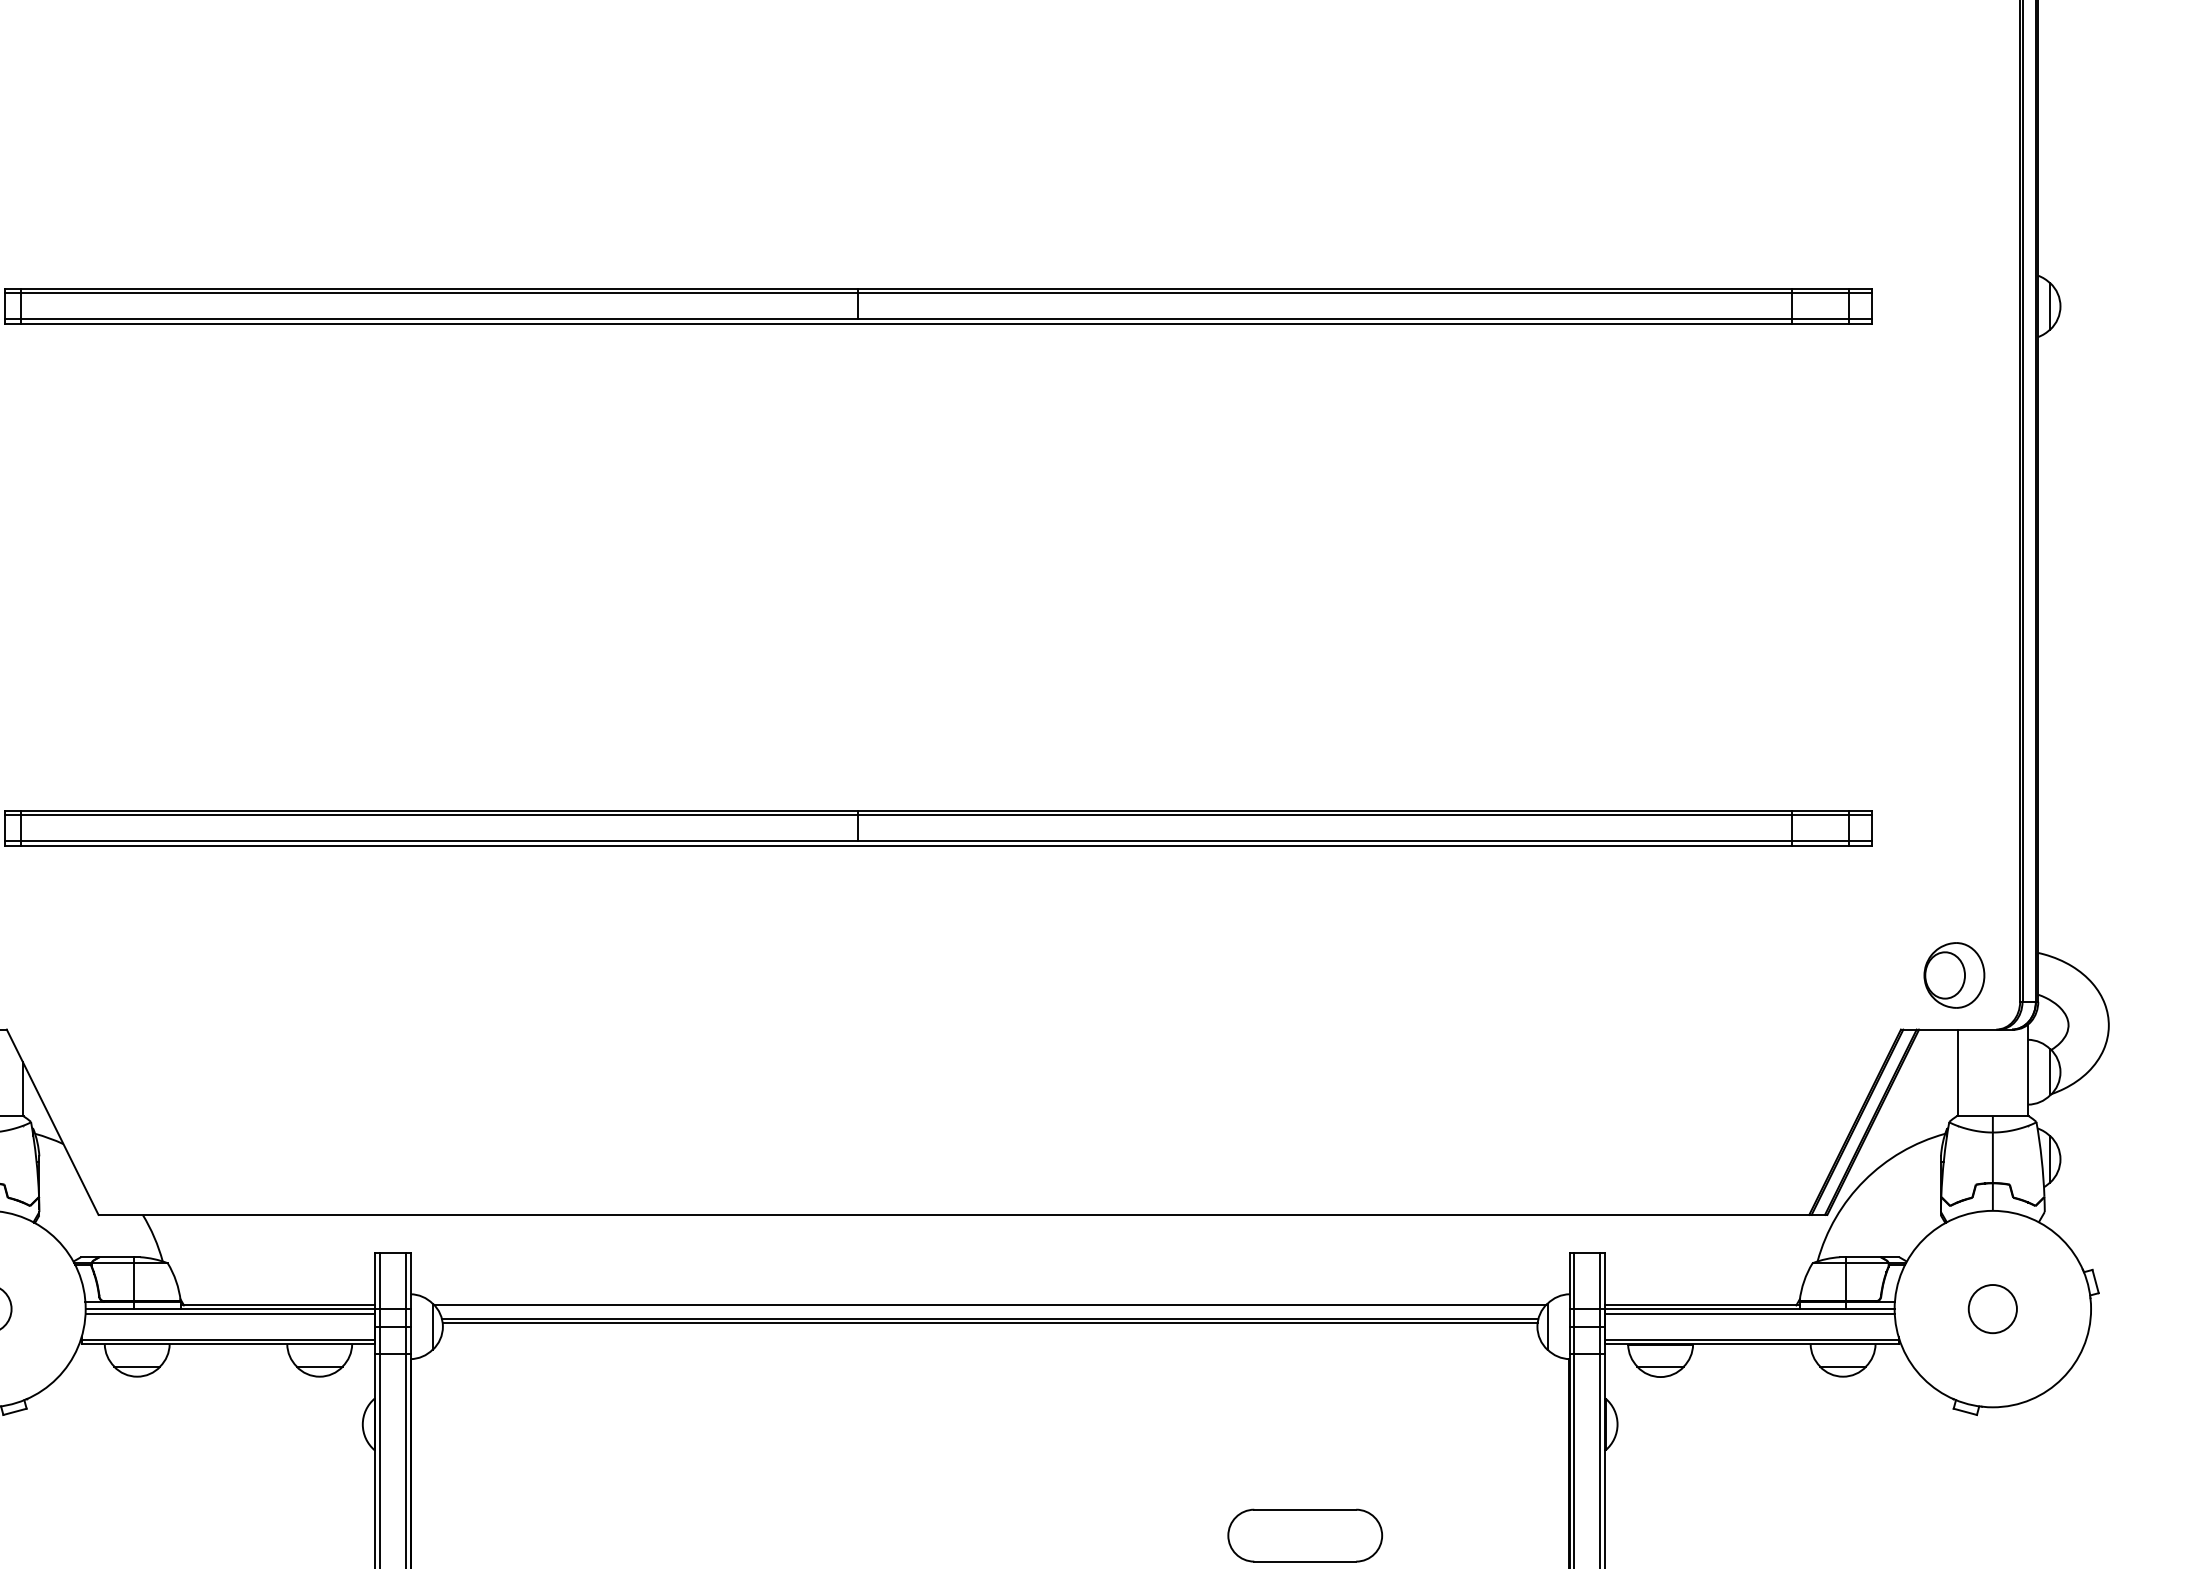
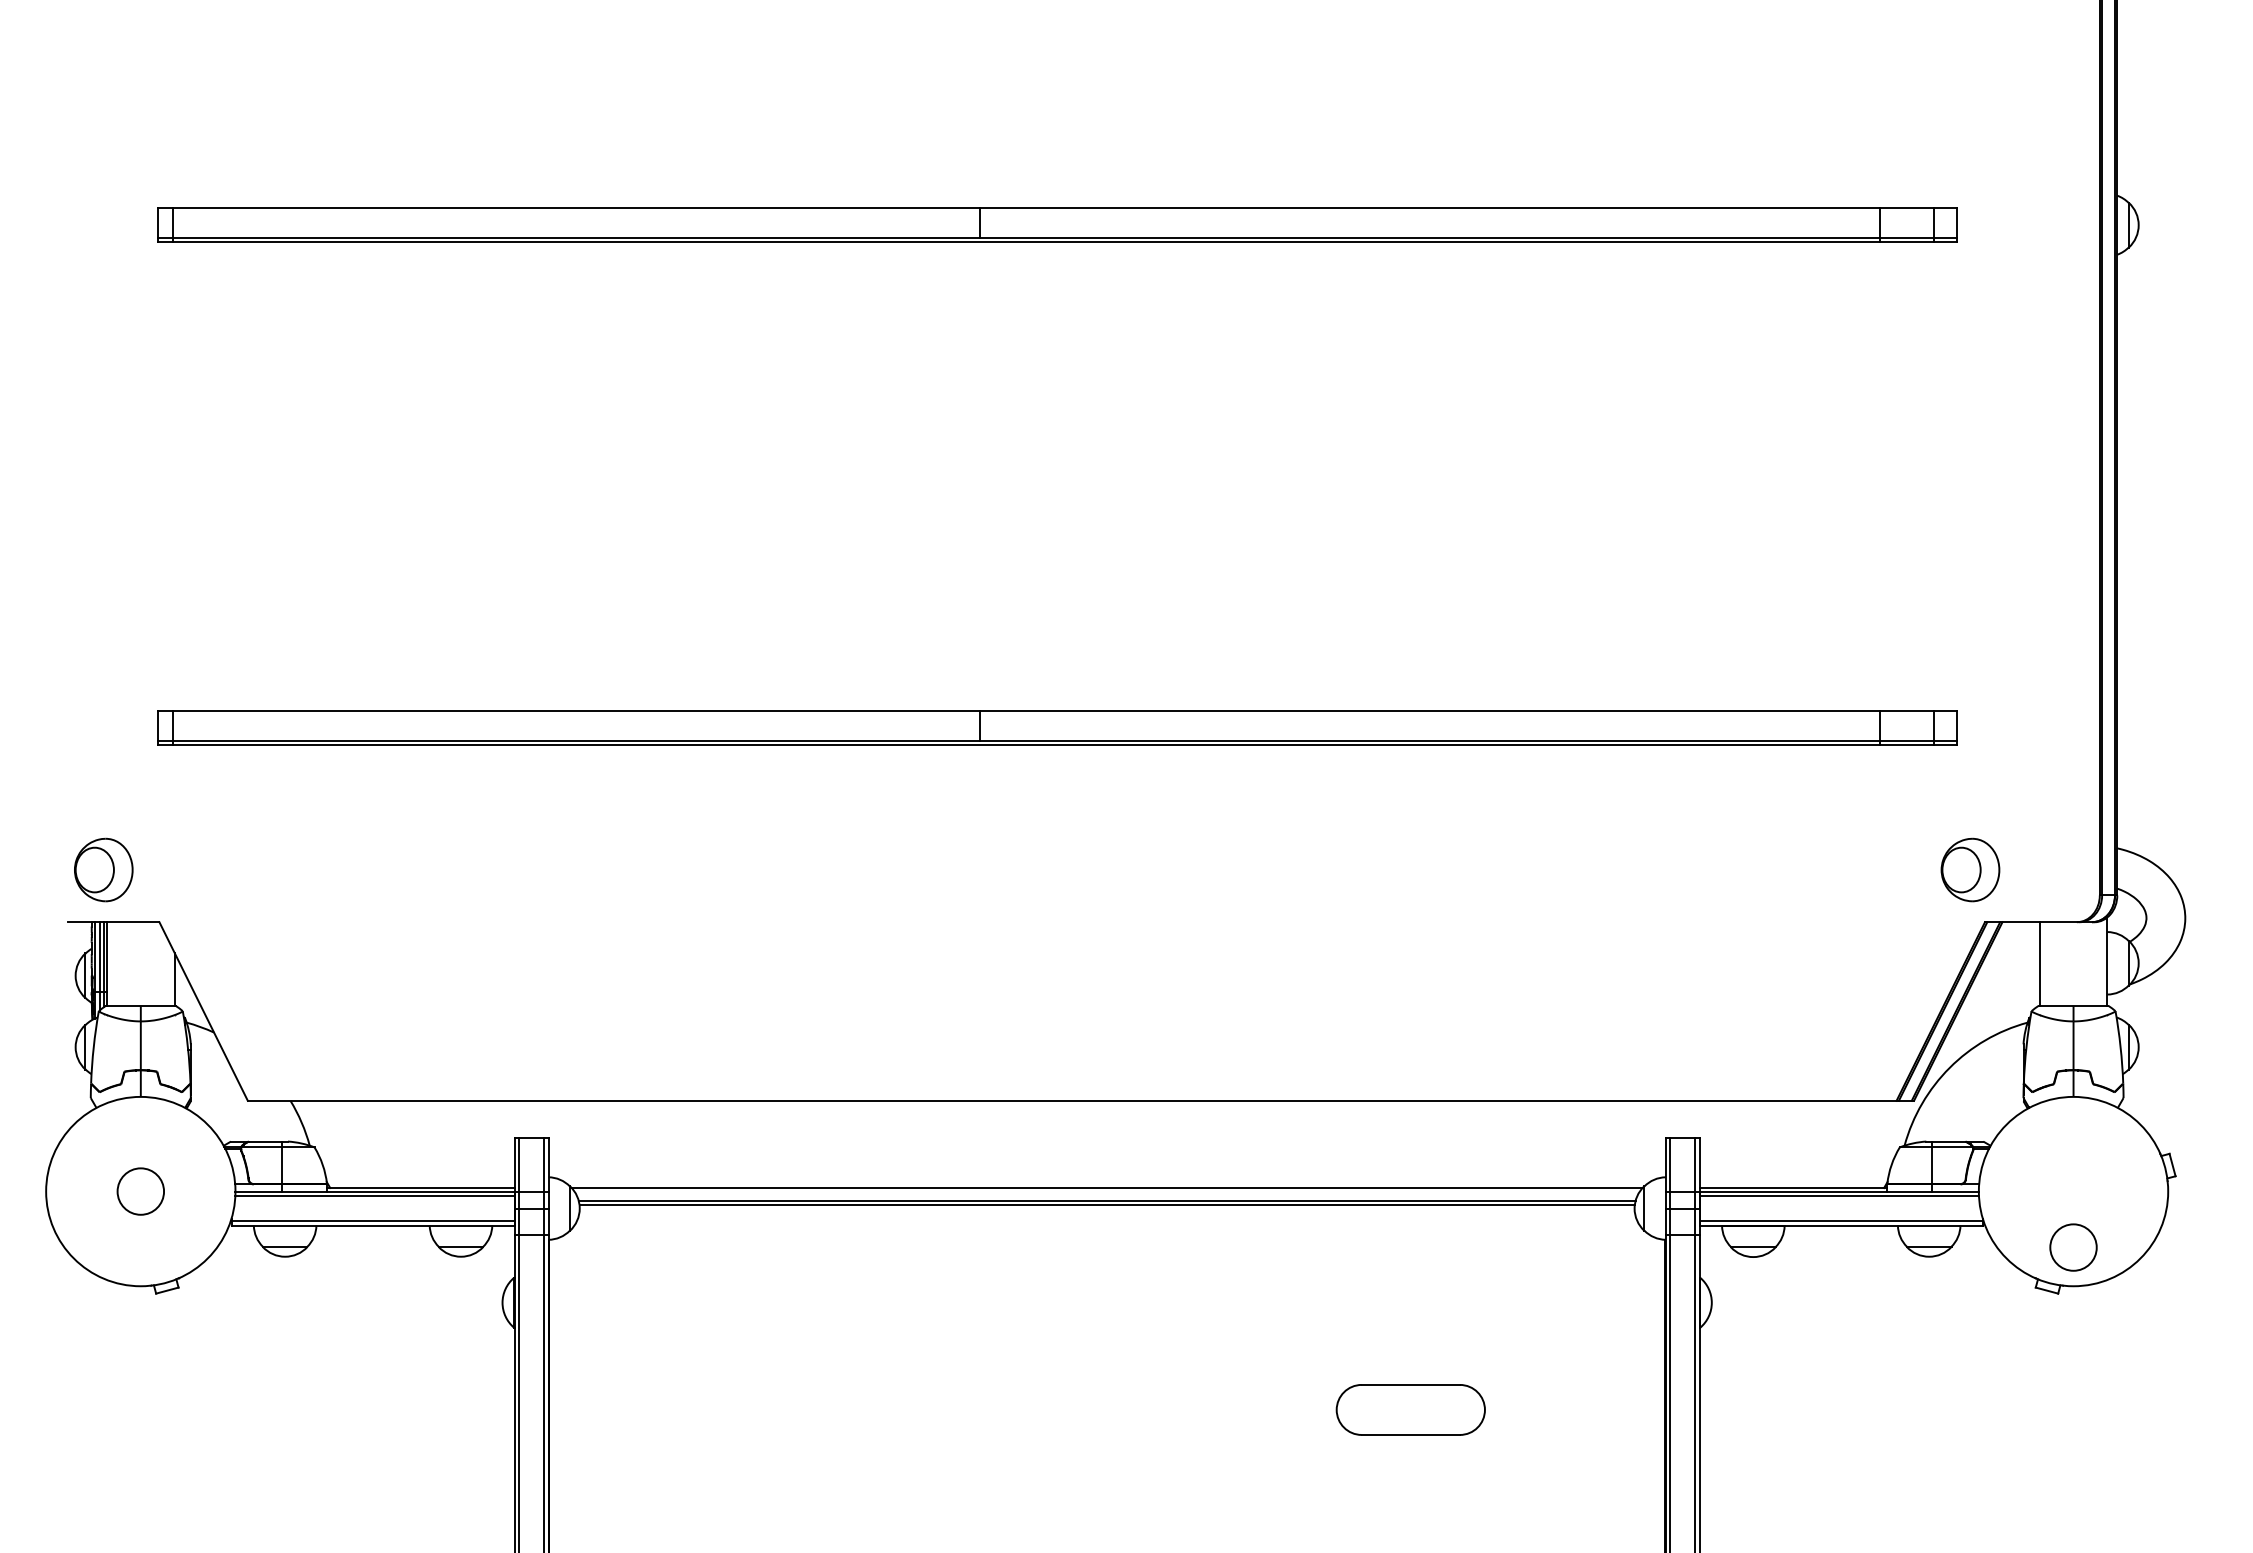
line: (938, 293) -> (1057, 212), removed
line: (938, 815) -> (1057, 715), removed
part: (1954, 974) -> (1970, 869), moved
circle: (1992, 1309) -> (2073, 1247), moved

